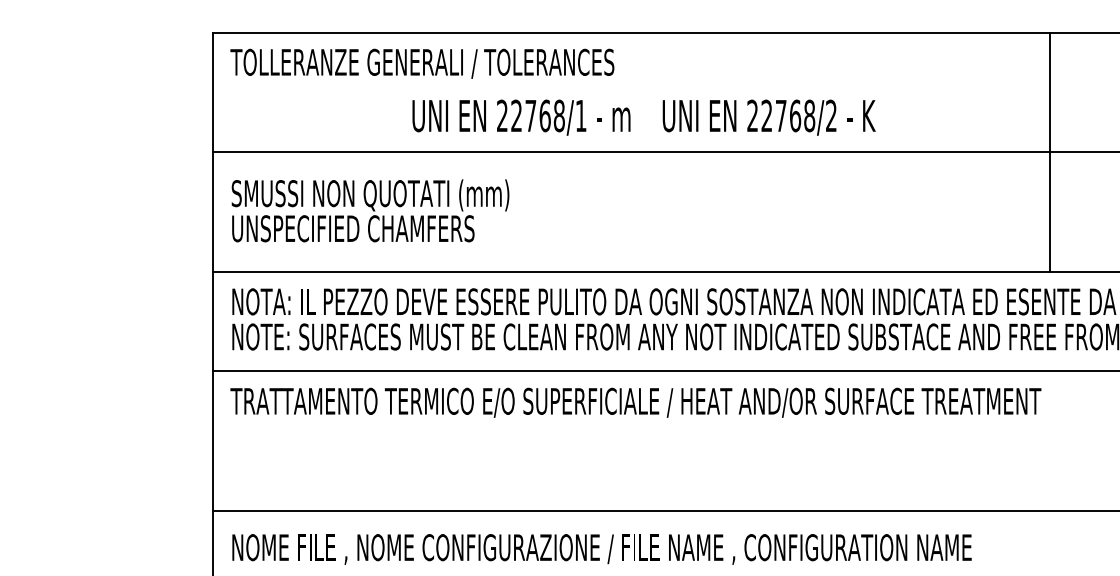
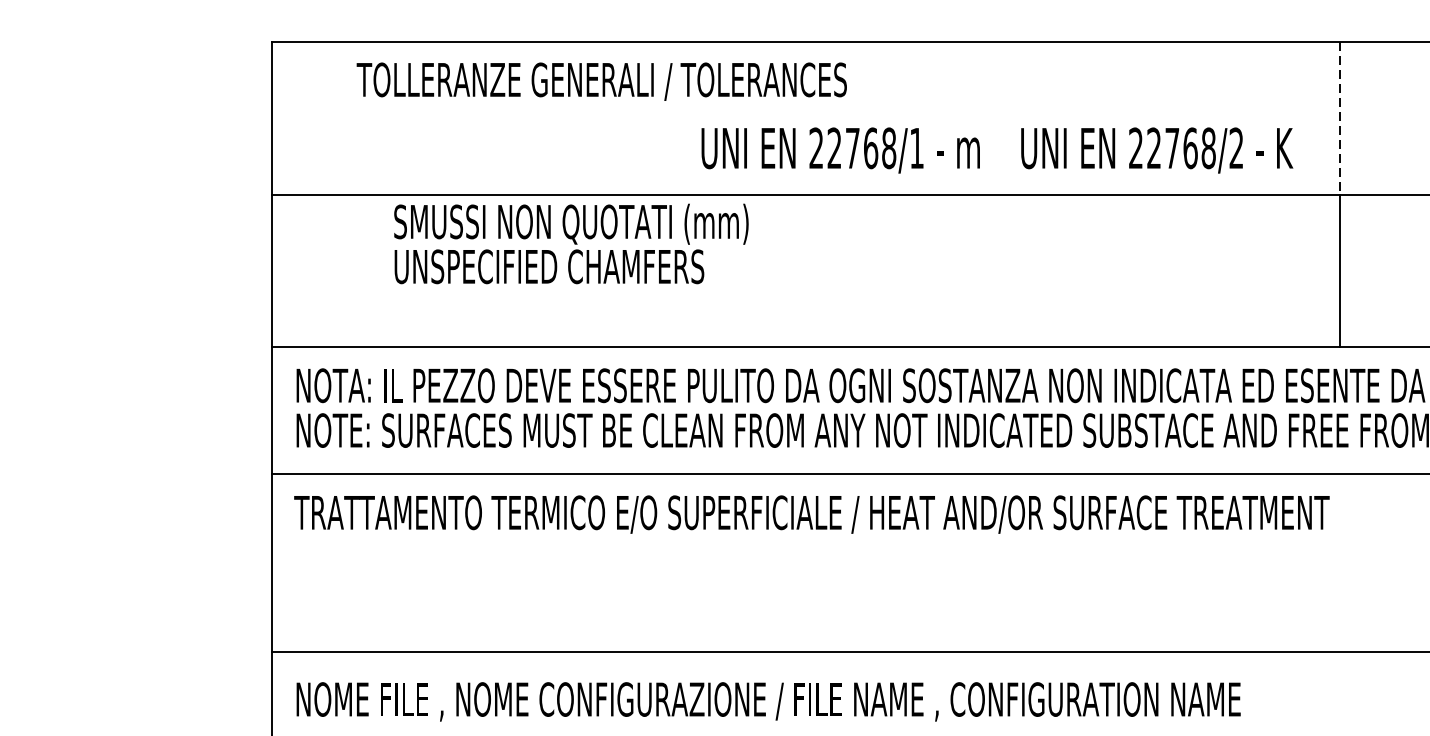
text: (422, 63) -> (601, 81), moved
line: (1049, 92) -> (1340, 118), solid -> dashed
text: (643, 117) -> (996, 150), moved
text: (370, 210) -> (571, 243), moved

